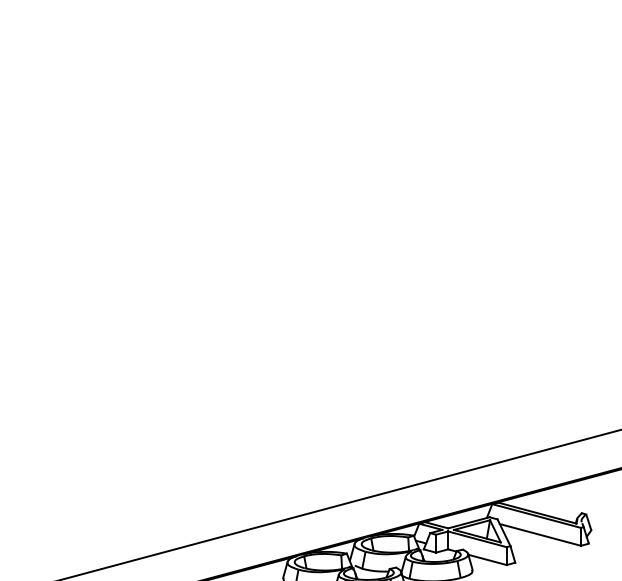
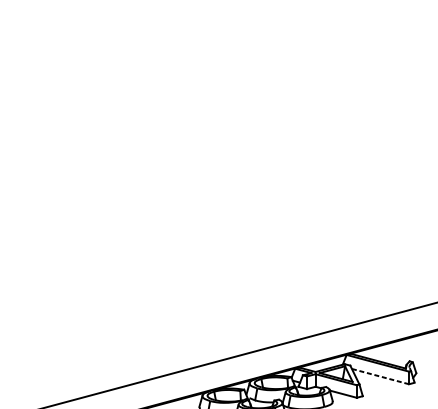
line: (539, 534) -> (379, 376), solid -> dashed

